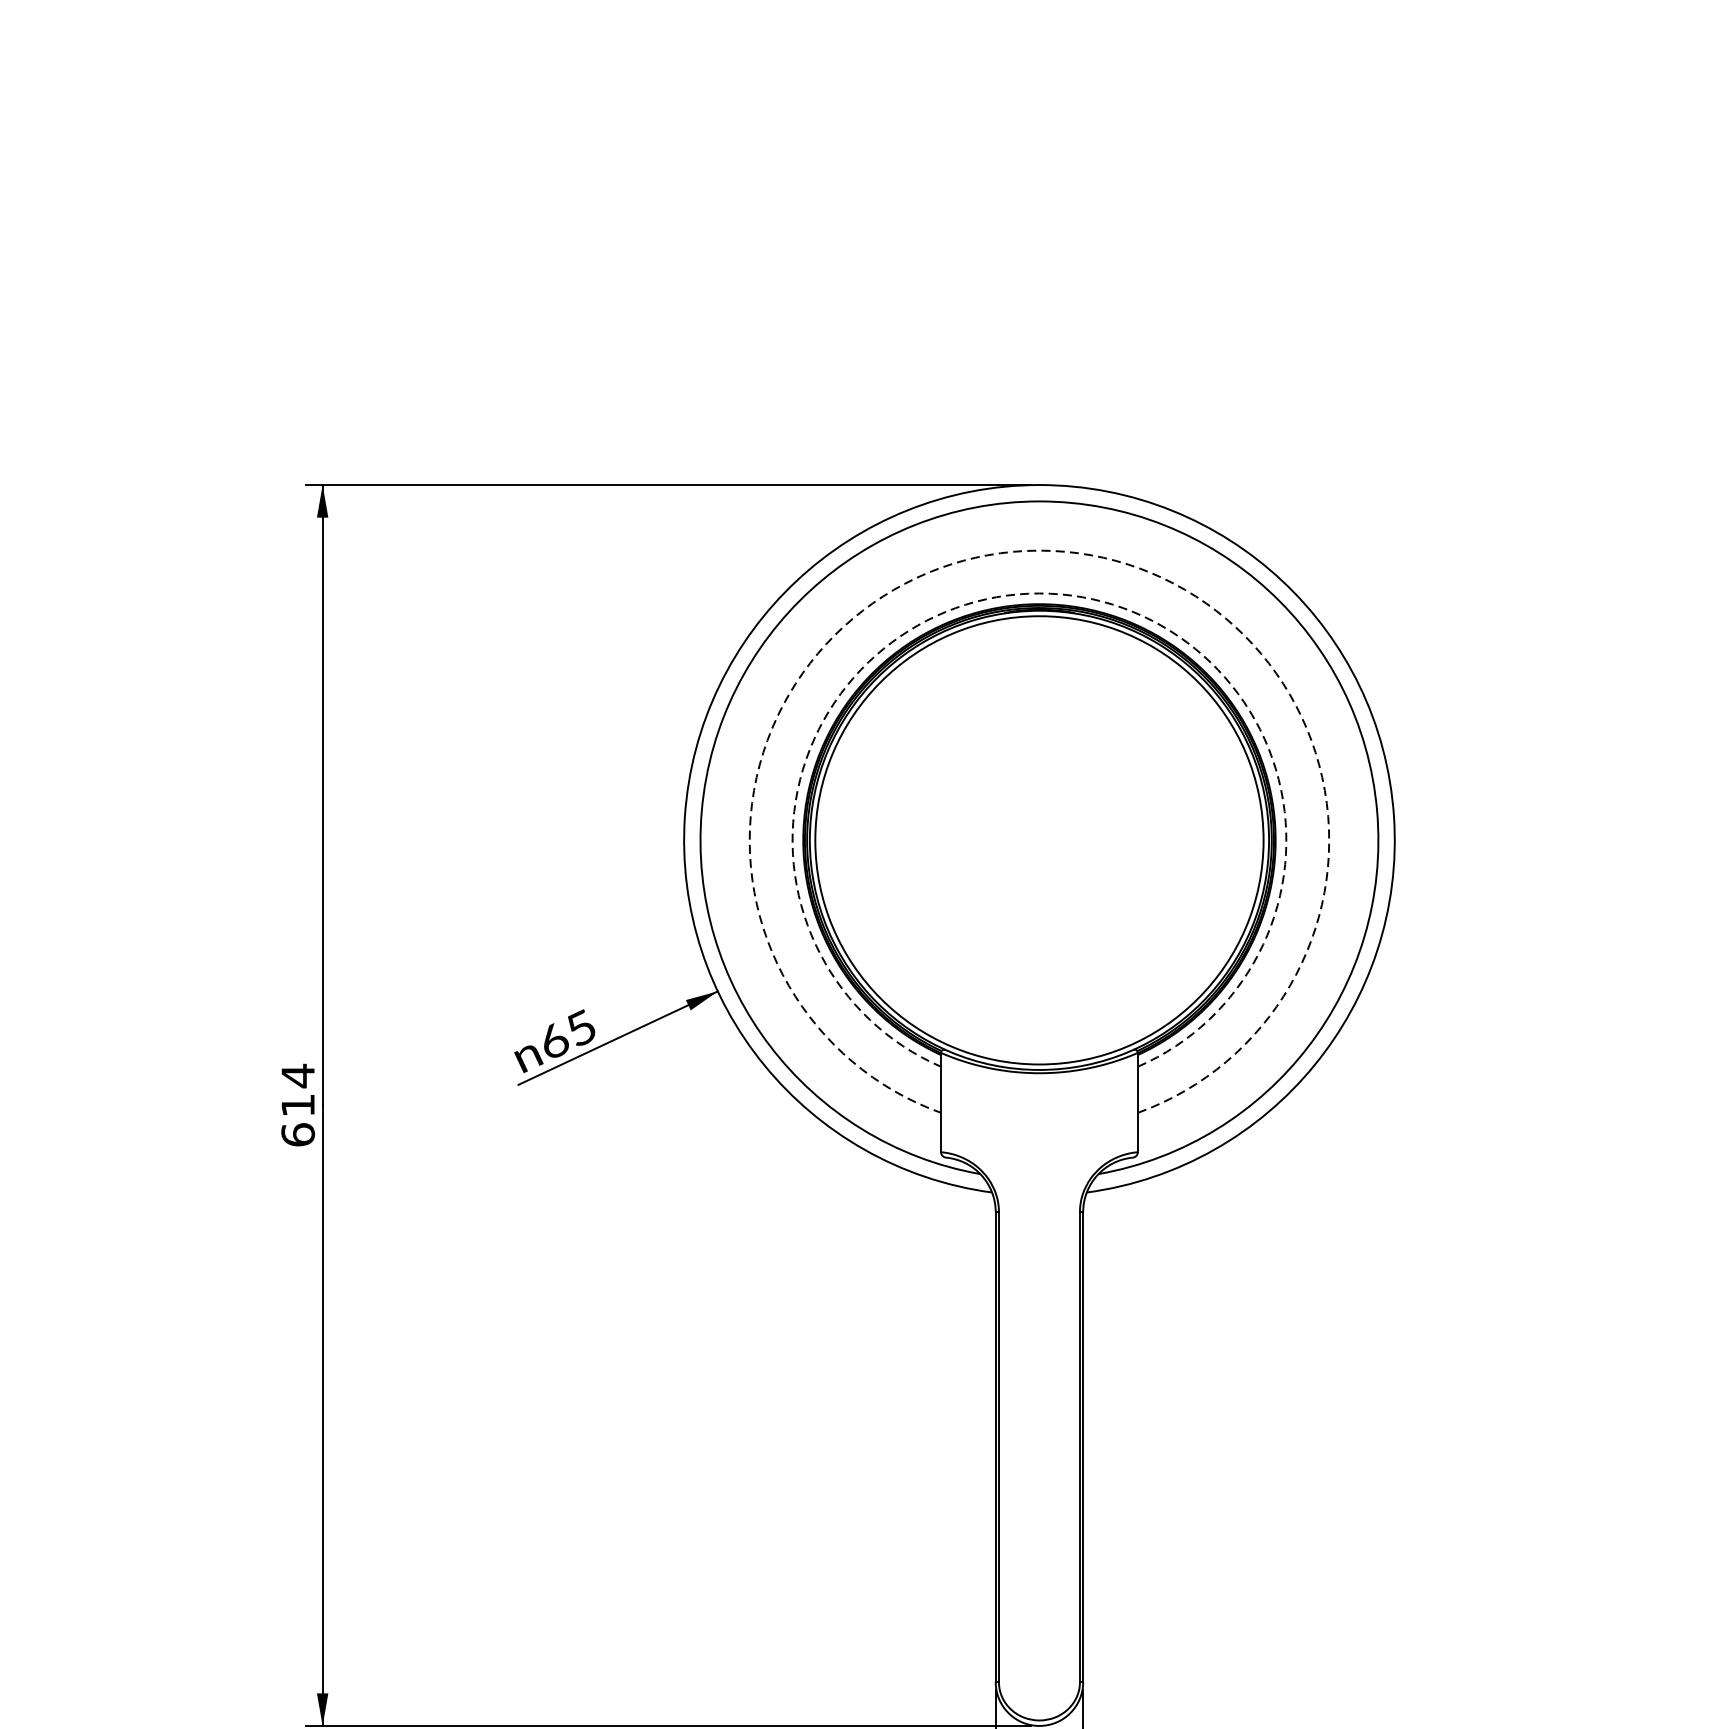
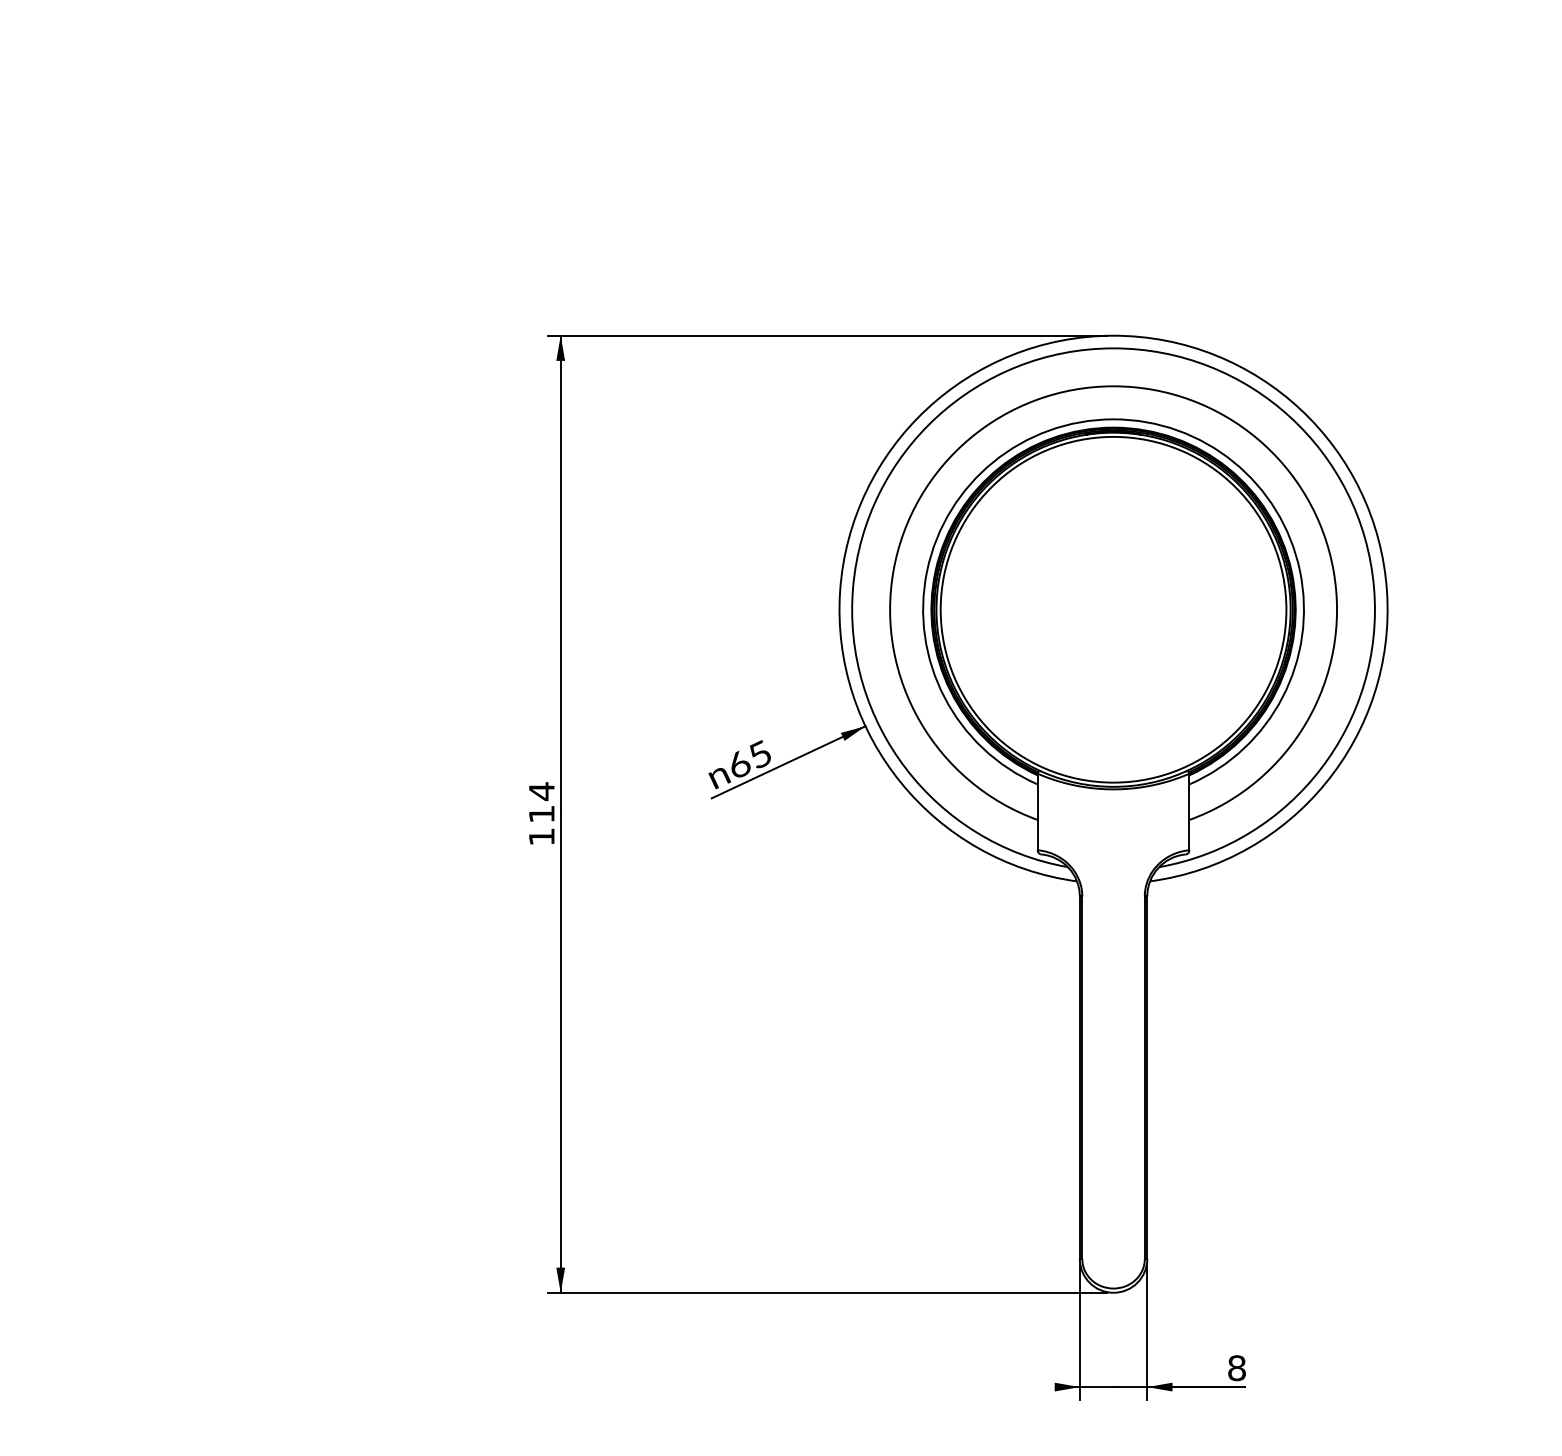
arc: (1039, 550) -> (1113, 386), dashed -> solid
arc: (1039, 593) -> (1113, 419), dashed -> solid
text: (297, 1134) -> (541, 836), 614 -> 114

